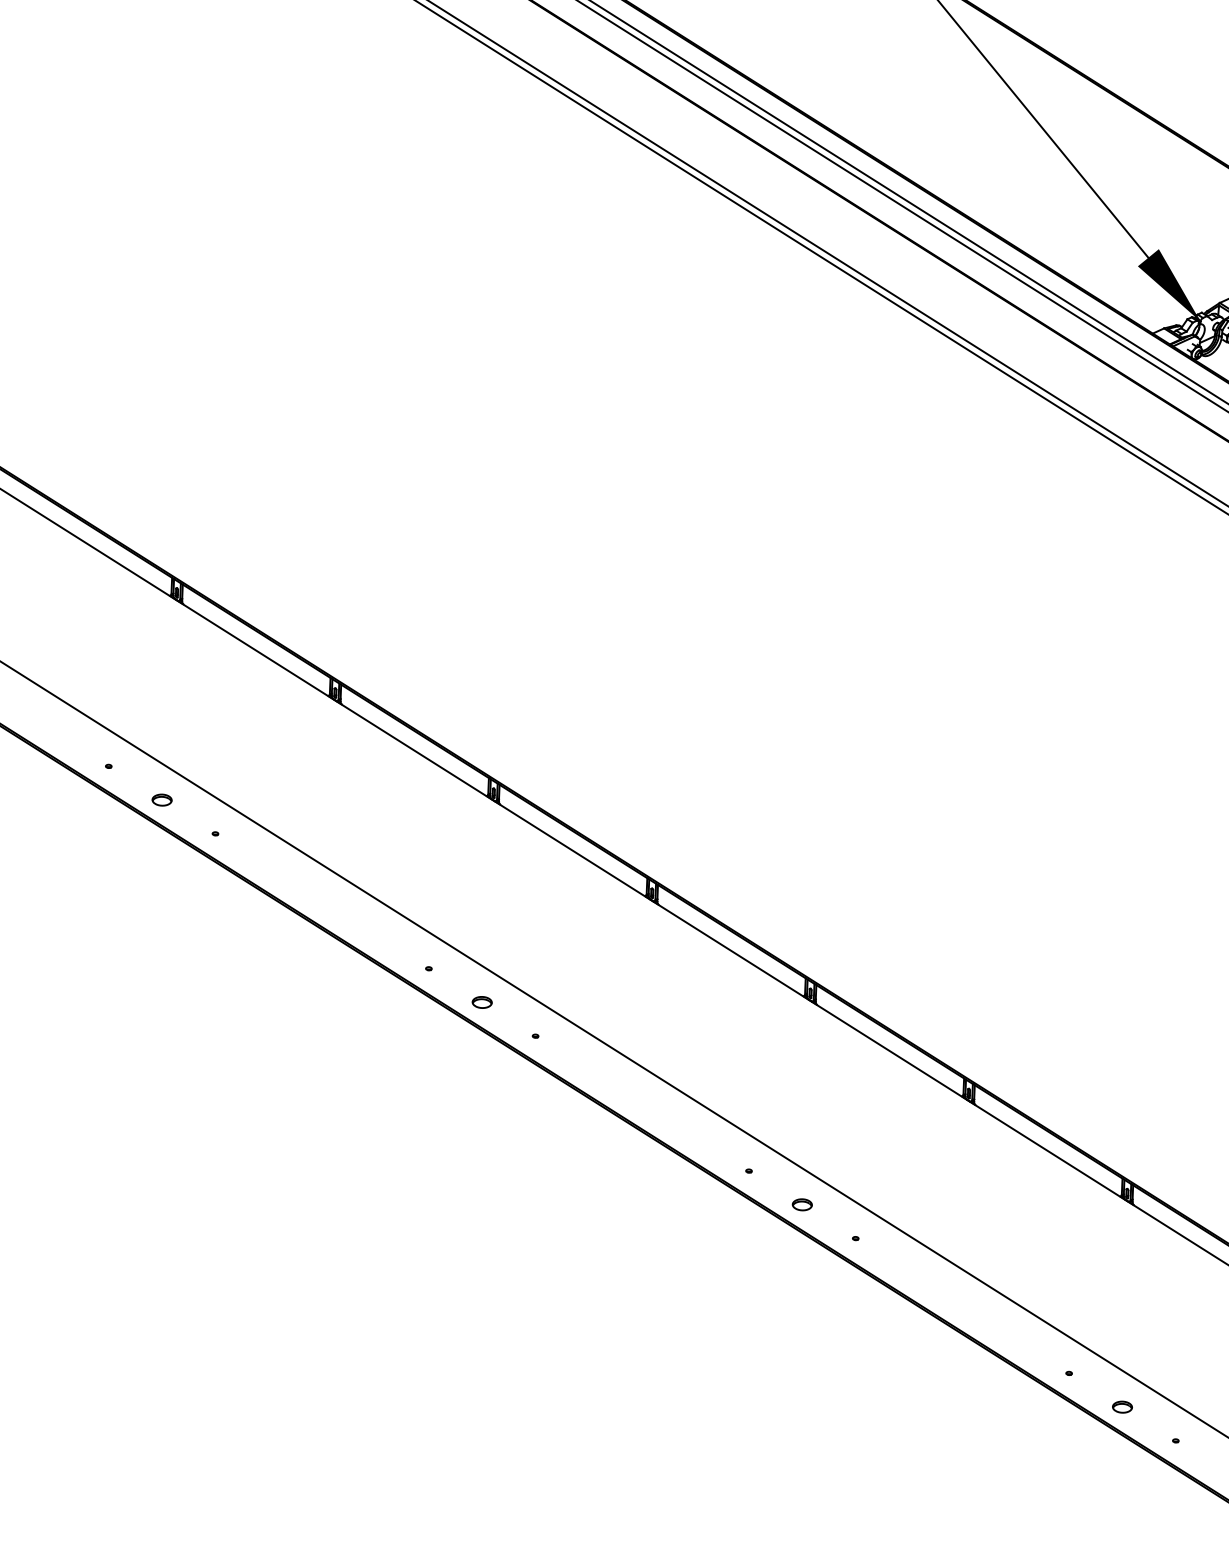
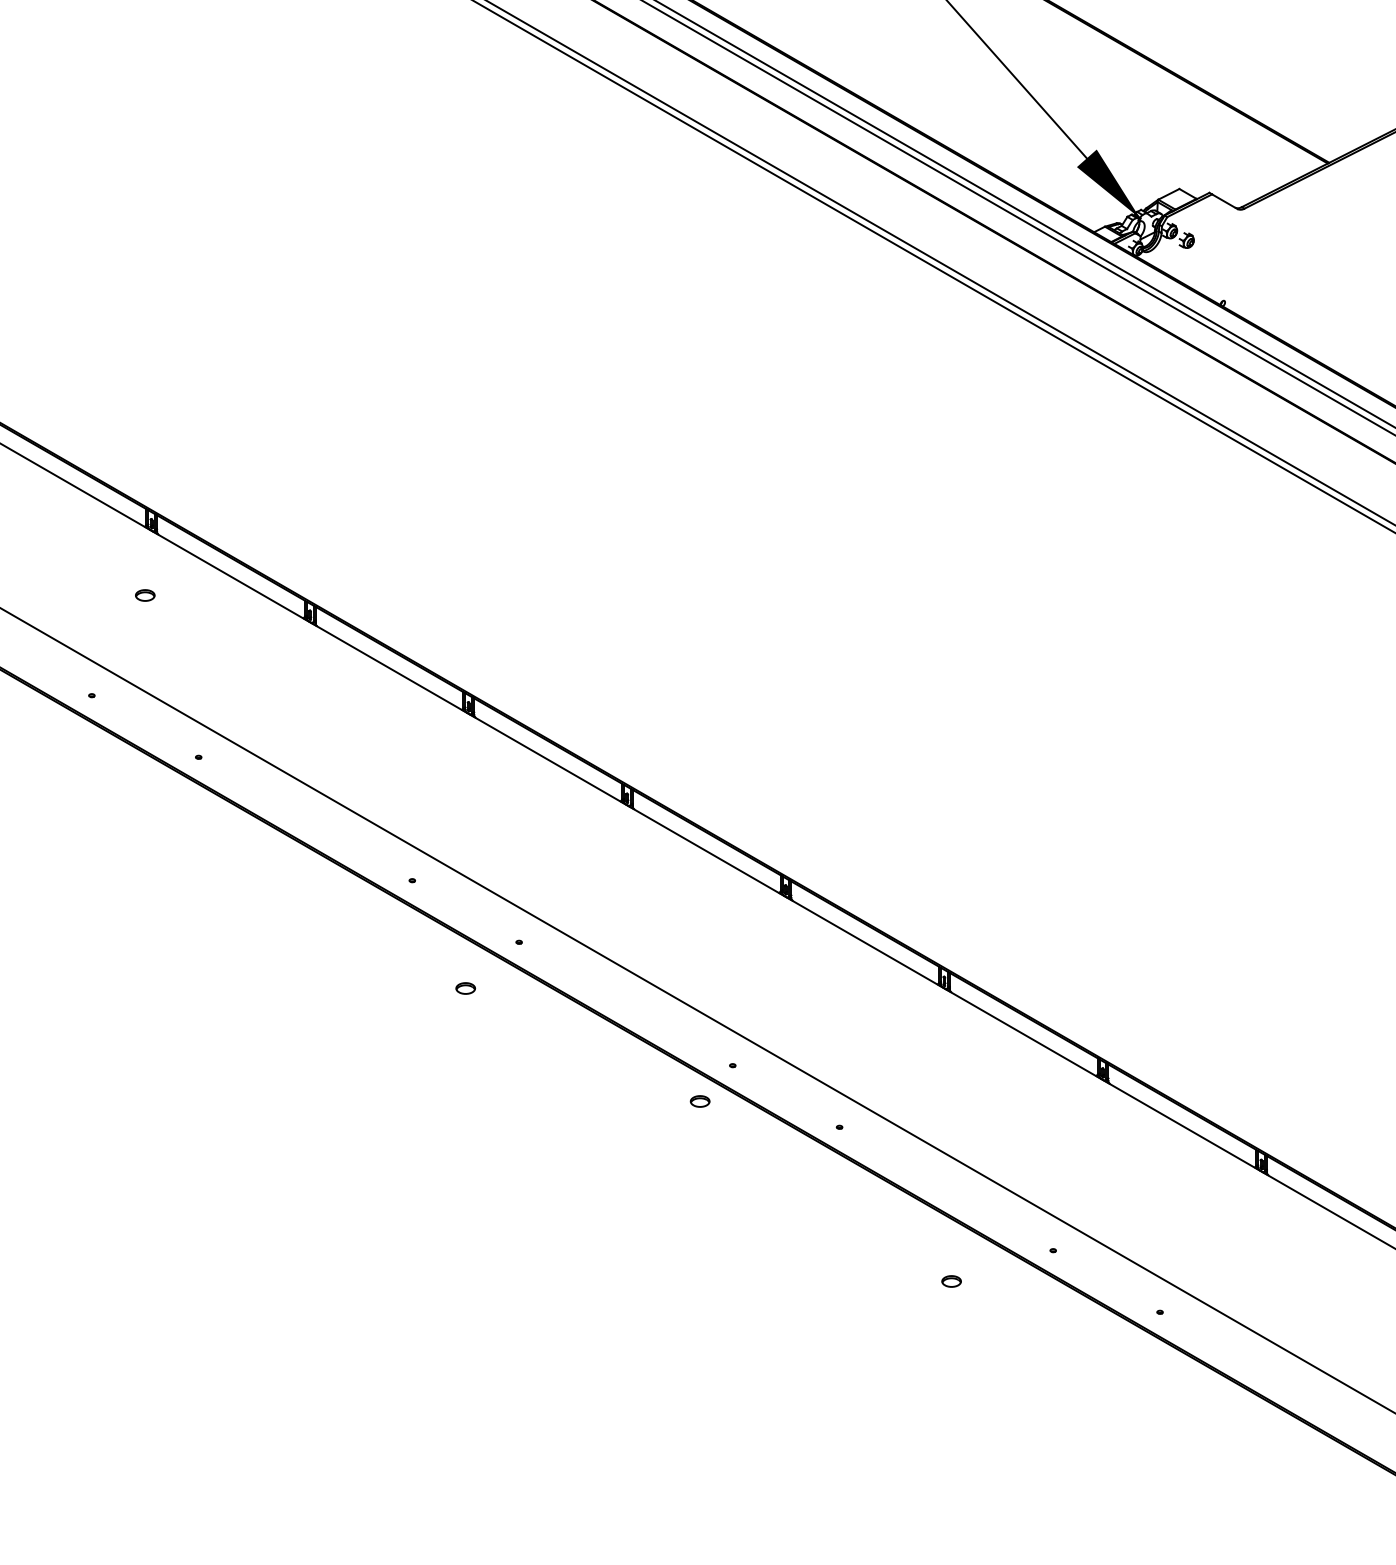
part: (162, 800) -> (145, 595), moved
part: (482, 1002) -> (465, 988), moved
part: (801, 1204) -> (699, 1101), moved
part: (1122, 1407) -> (951, 1281), moved

